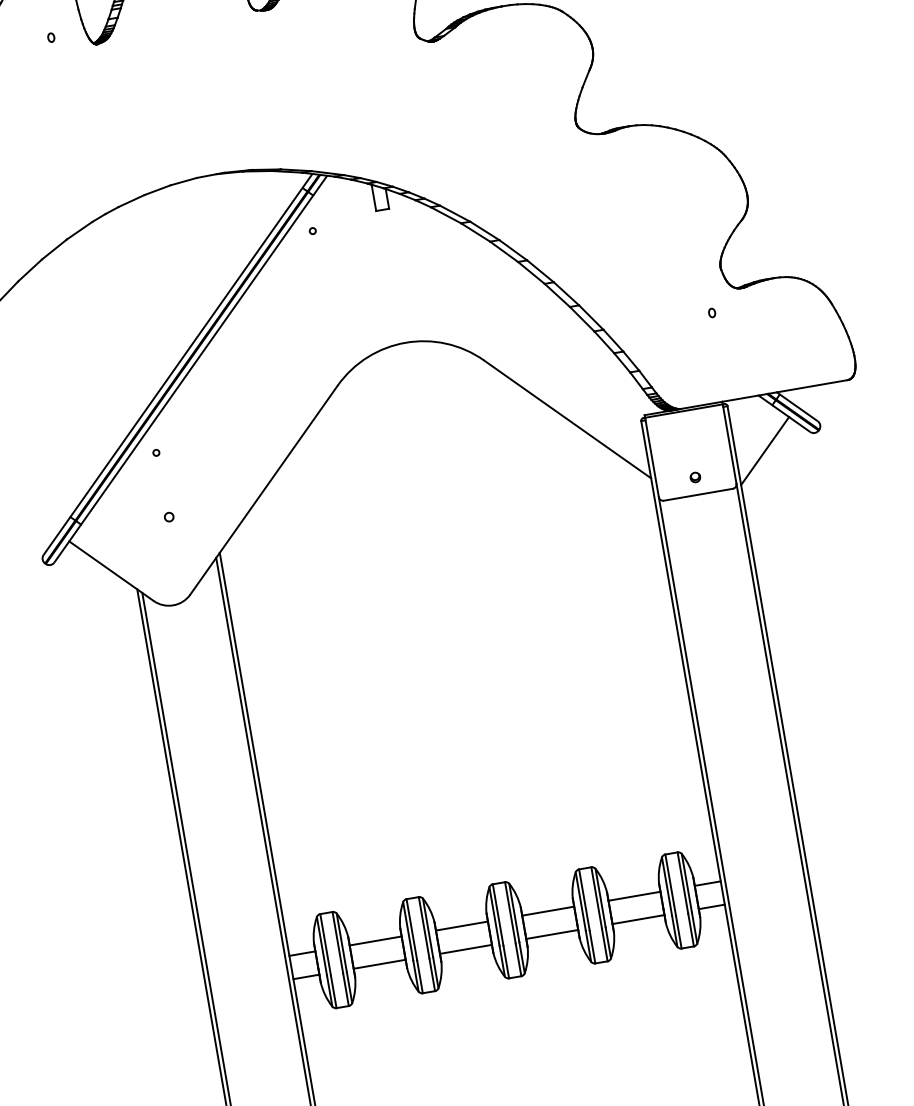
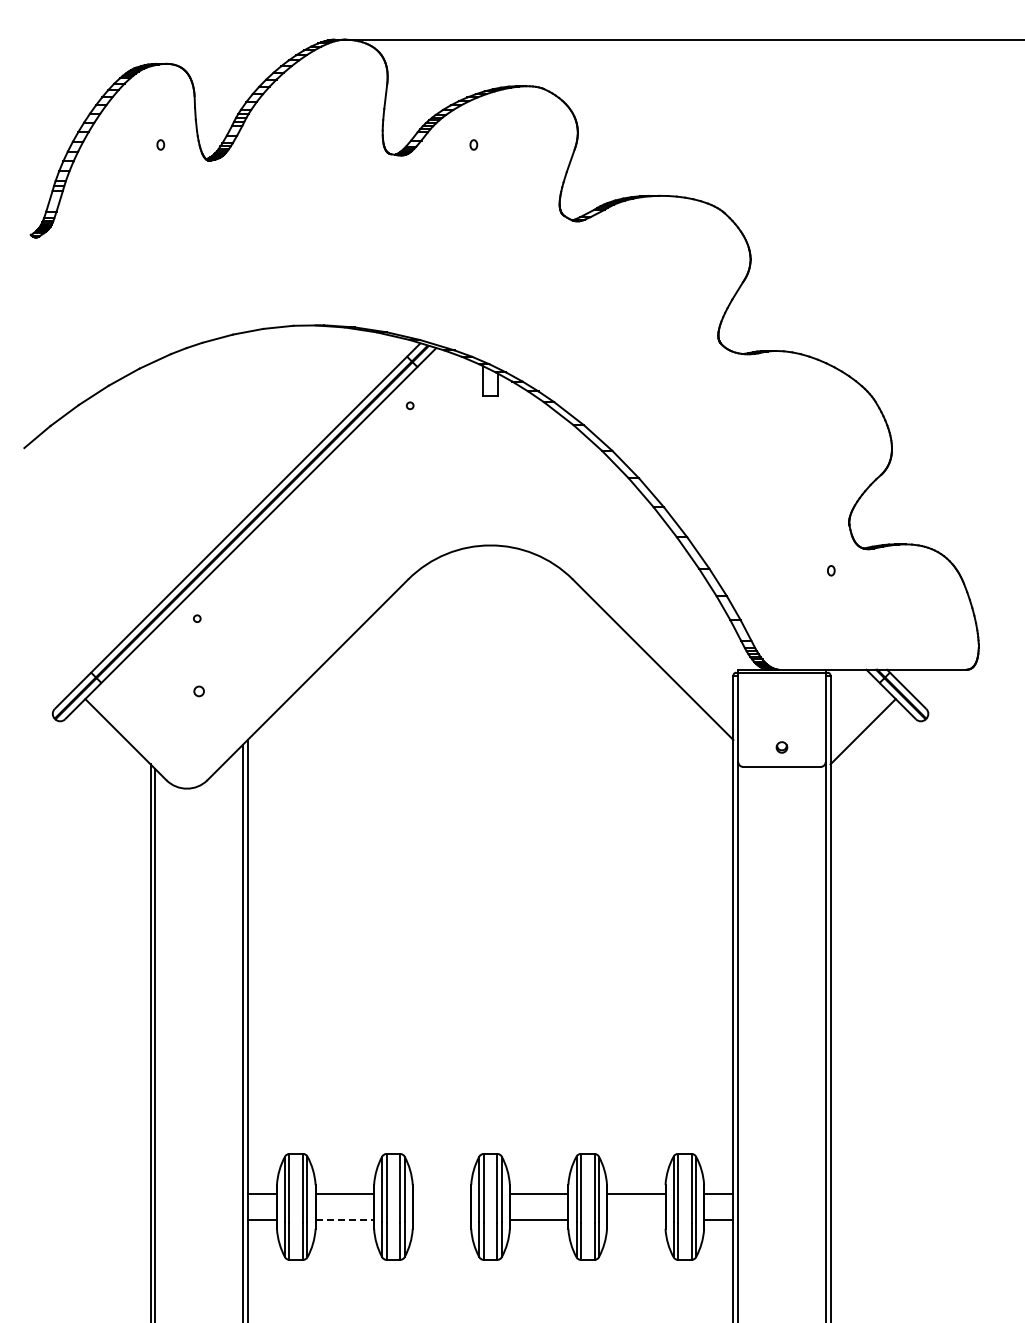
line: (638, 919) -> (636, 1220), removed
line: (461, 925) -> (441, 1193), removed
line: (465, 949) -> (441, 1220), removed
line: (380, 964) -> (345, 1220), solid -> dashed

